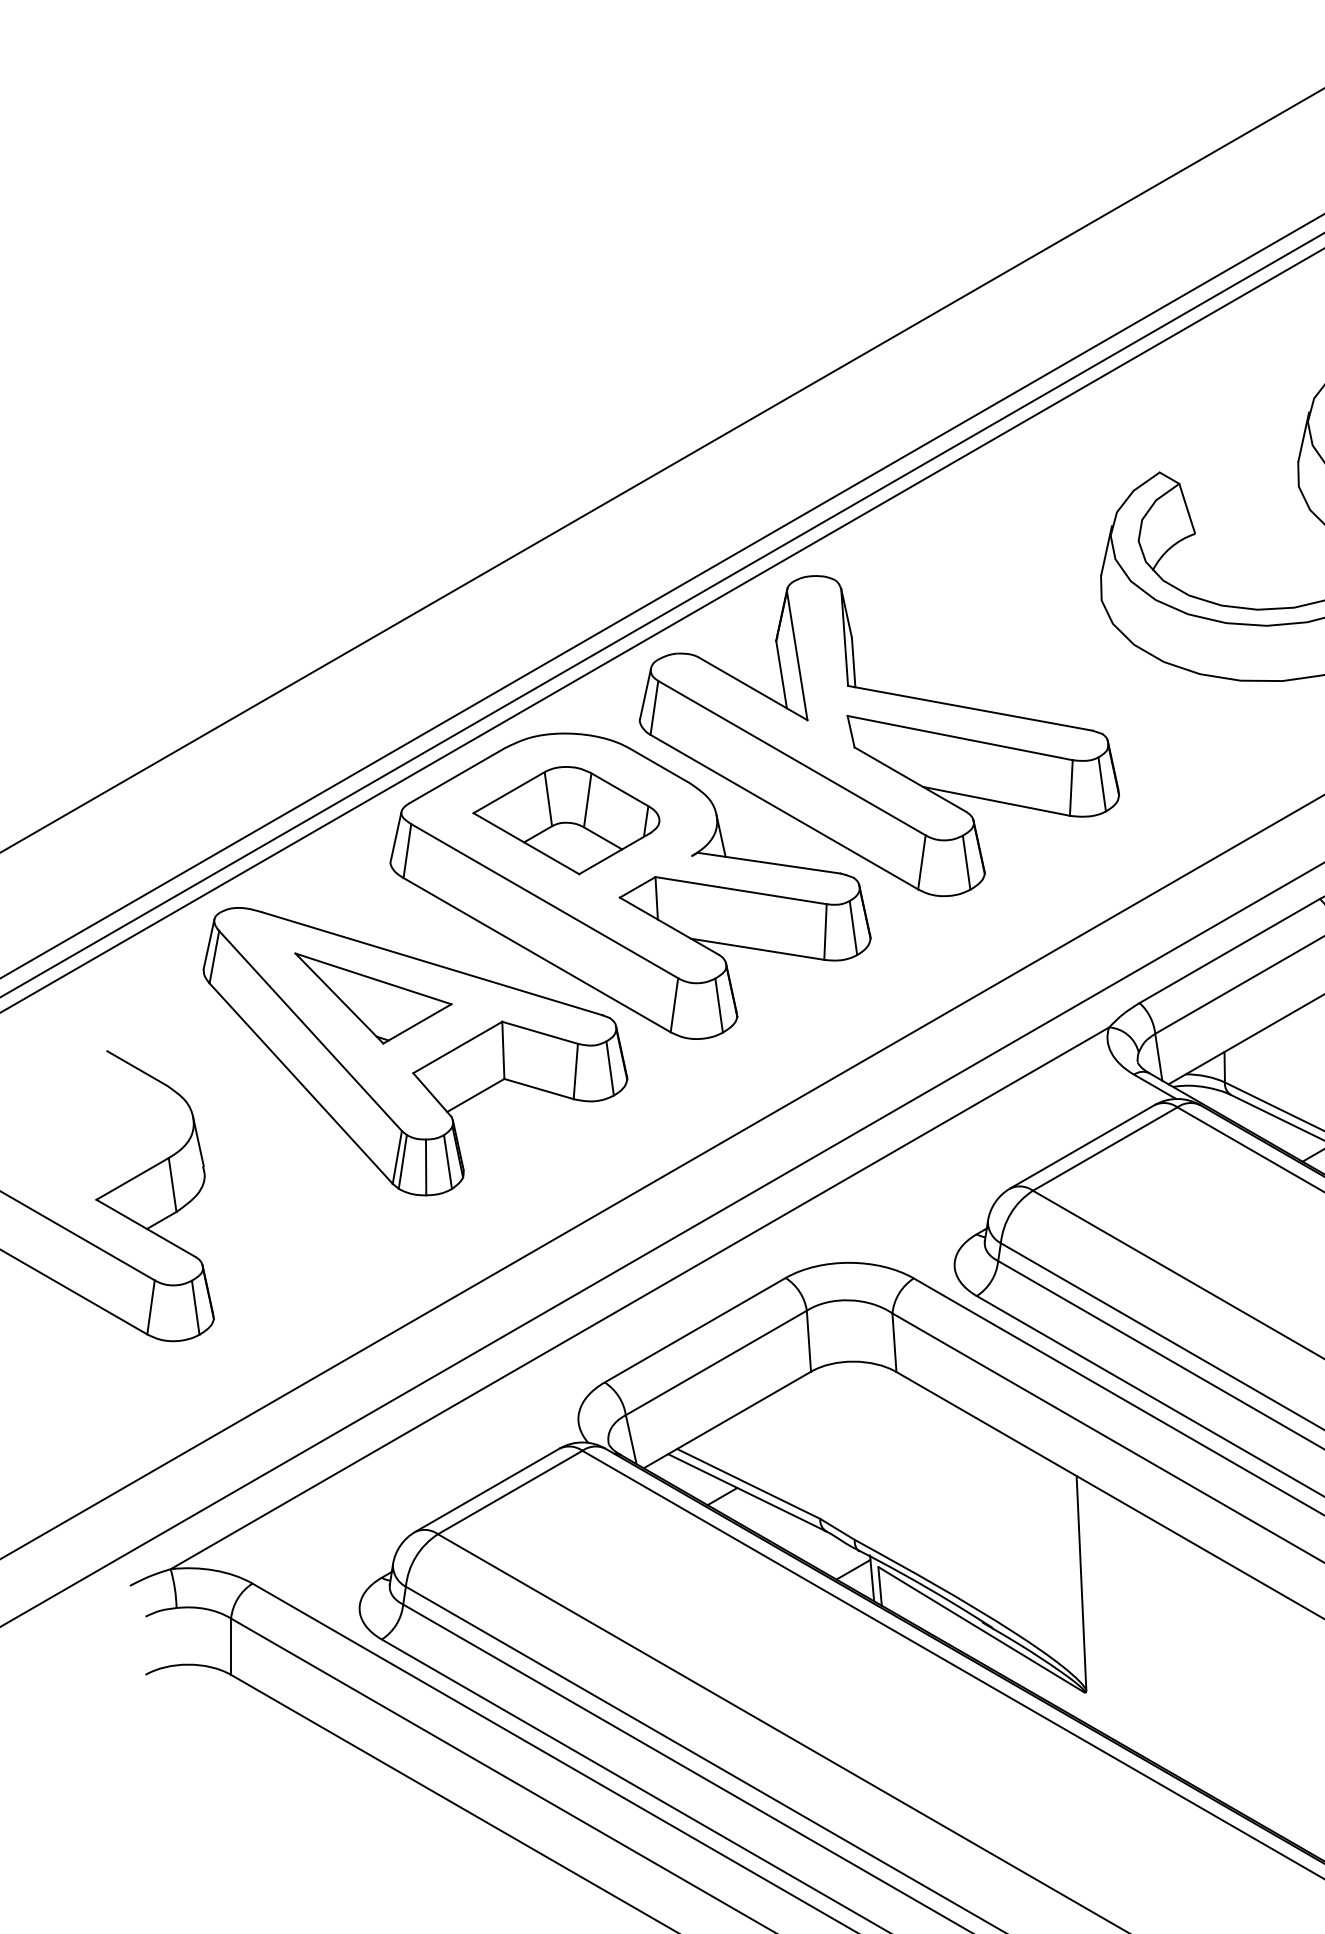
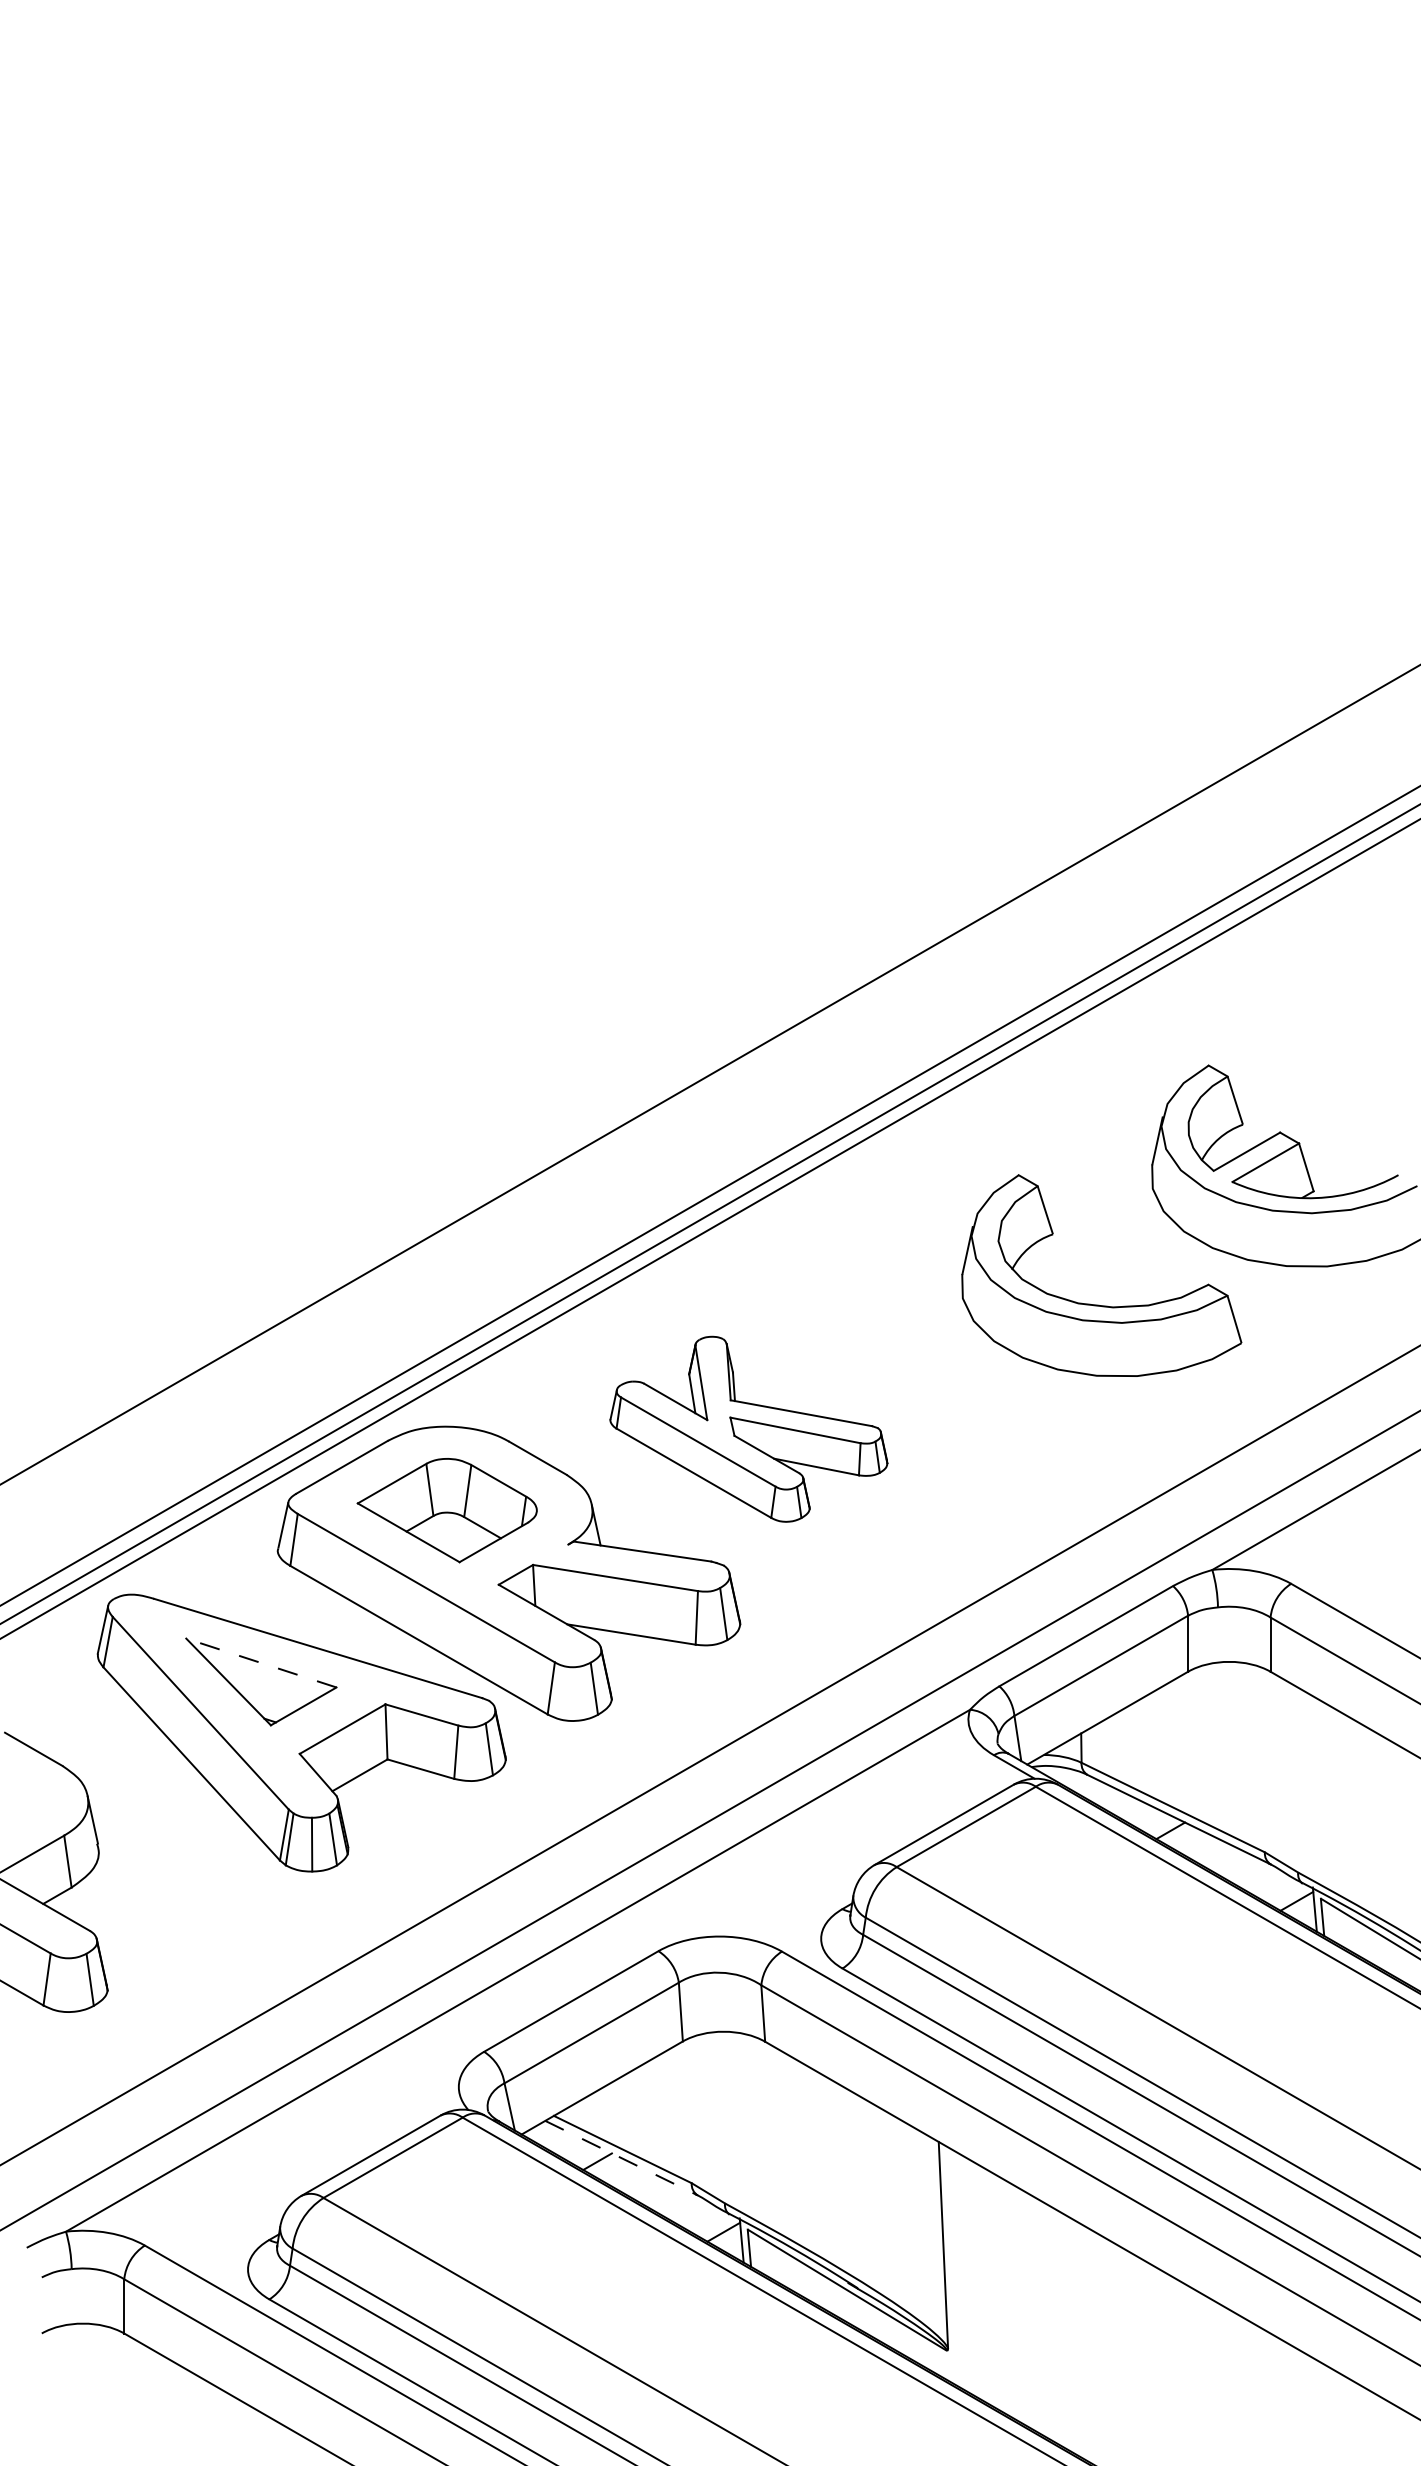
part: (879, 736) -> (748, 1429), size x0.6
line: (373, 979) -> (261, 1663), solid -> dashed
line: (747, 1493) -> (621, 2158), solid -> dashed

